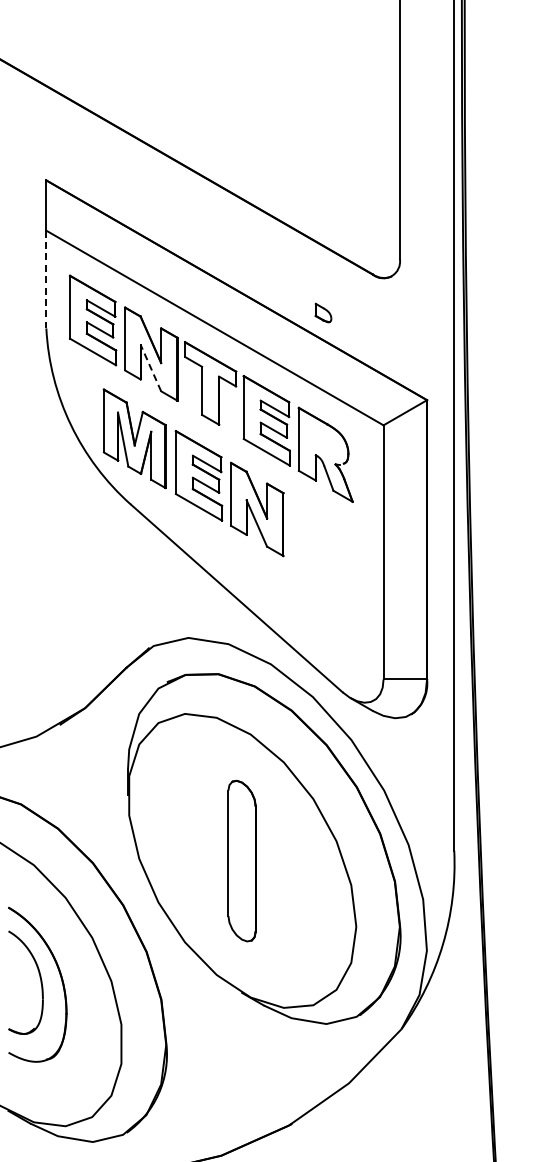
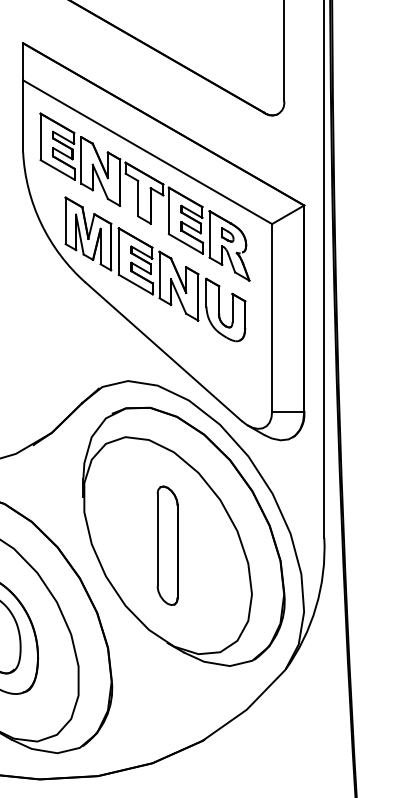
line: (46, 279) -> (23, 116), dashed -> solid
part: (323, 312) -> (227, 234), moved
line: (150, 367) -> (100, 181), dashed -> solid
part: (312, 541) -> (219, 309), added

